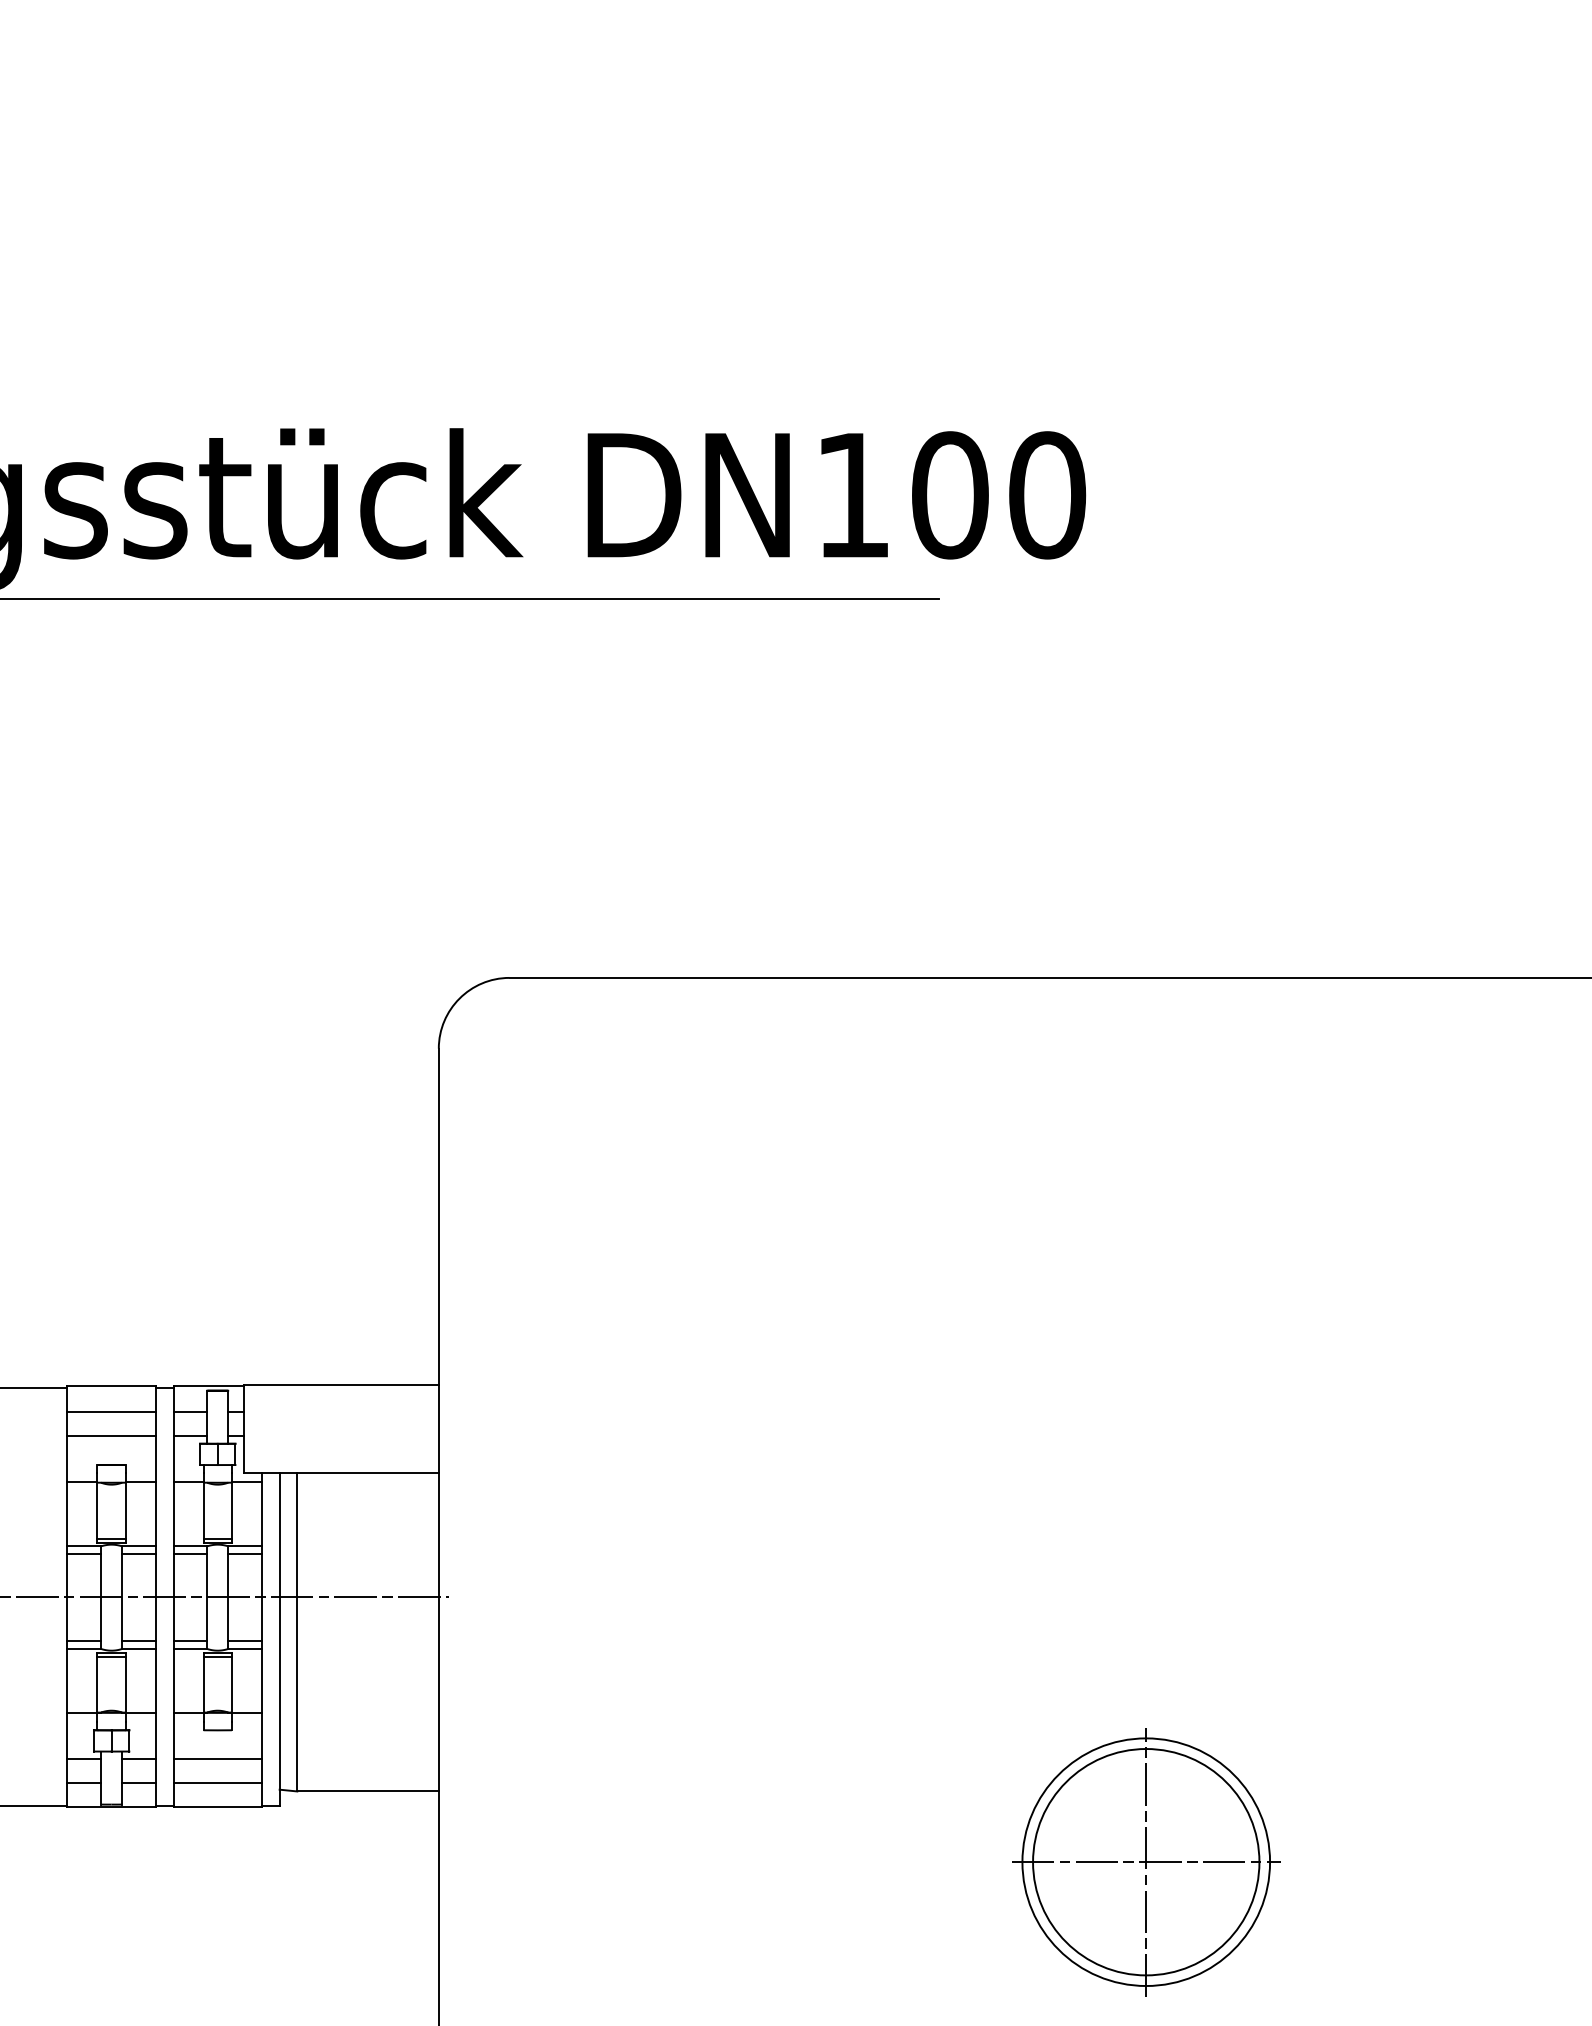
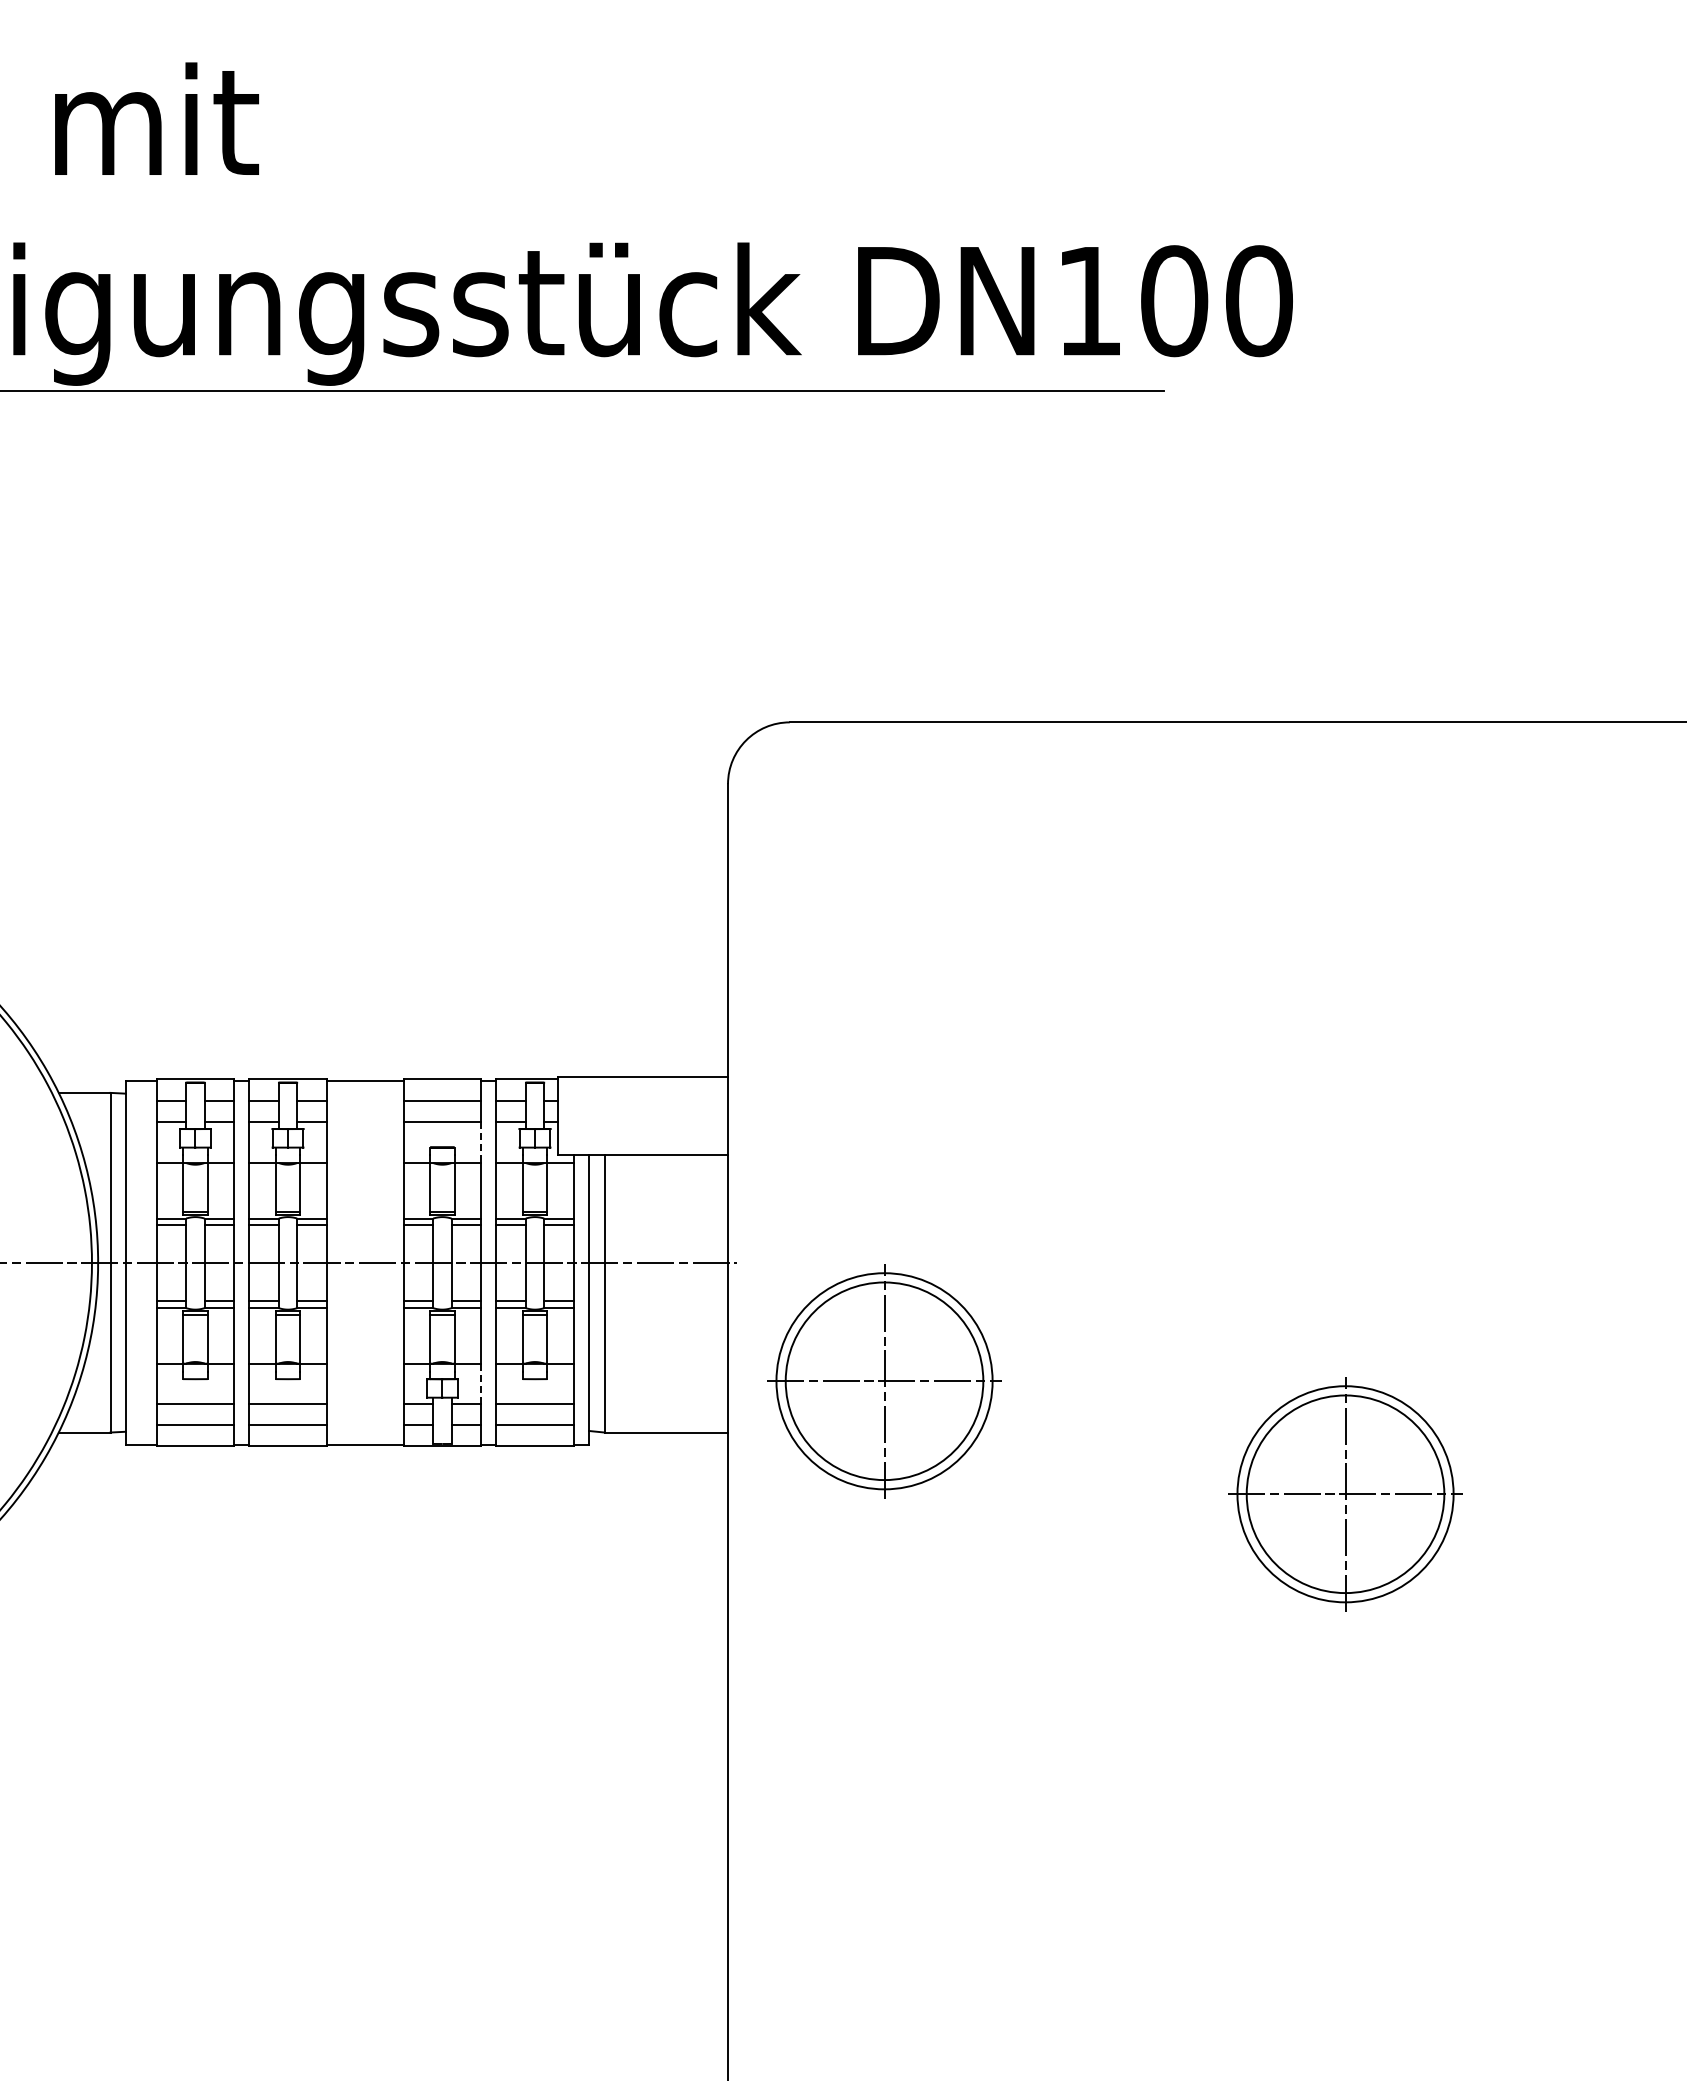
line: (156, 1459) -> (481, 1142), solid -> dashed
part: (618, 1732) -> (884, 1381), added
line: (156, 1736) -> (481, 1384), solid -> dashed

